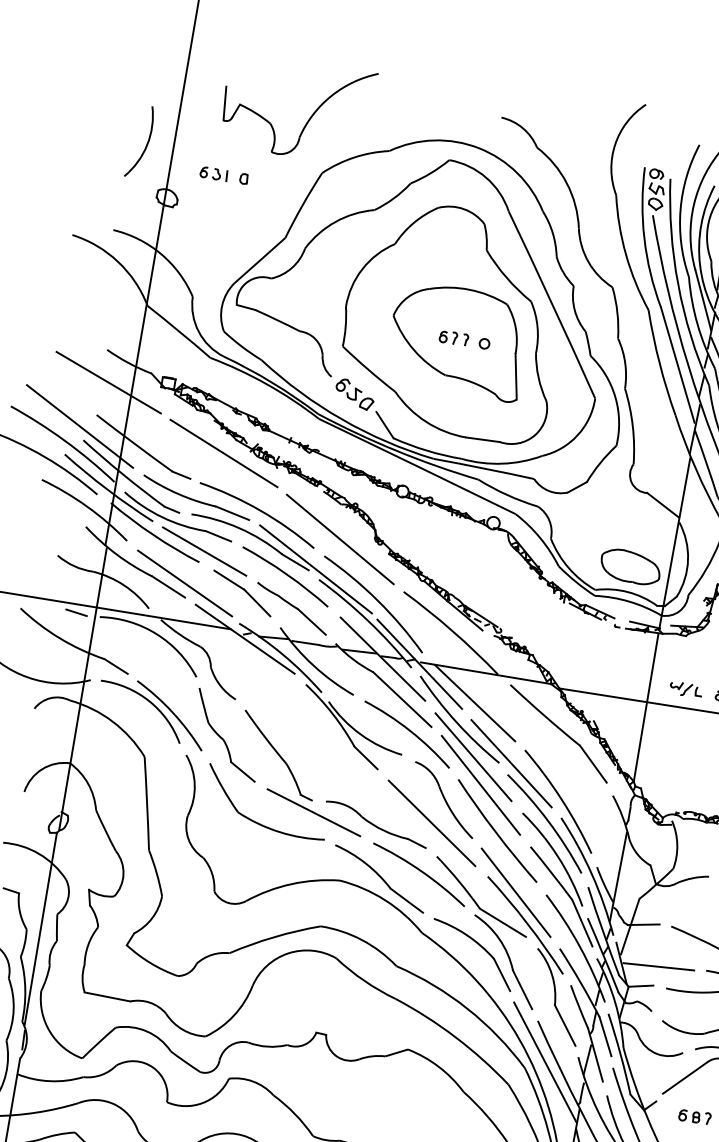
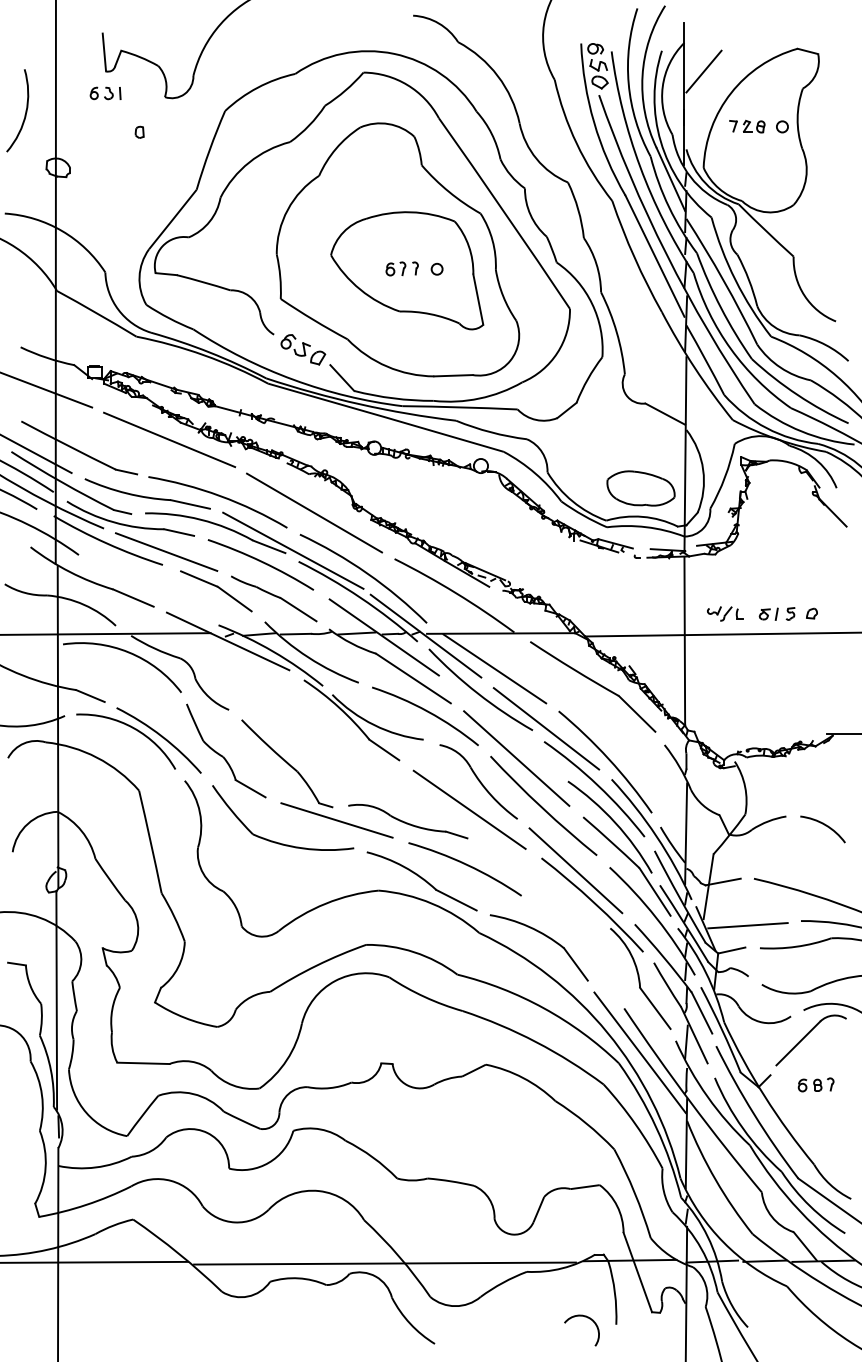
part: (213, 173) -> (105, 93), moved
line: (184, 582) -> (150, 590), removed
line: (76, 612) -> (36, 643), removed
line: (473, 756) -> (502, 728), removed
part: (489, 928) -> (553, 915), removed

